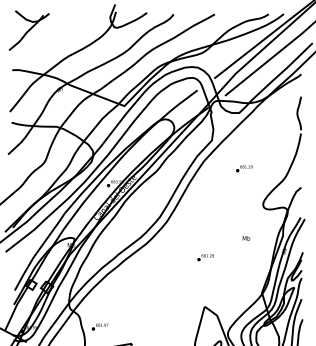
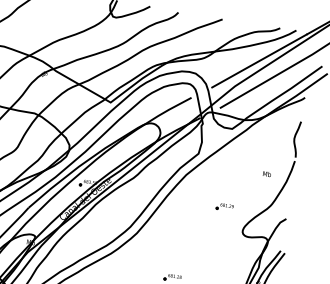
part: (244, 168) -> (224, 207), moved
text: (246, 238) -> (267, 174), moved

